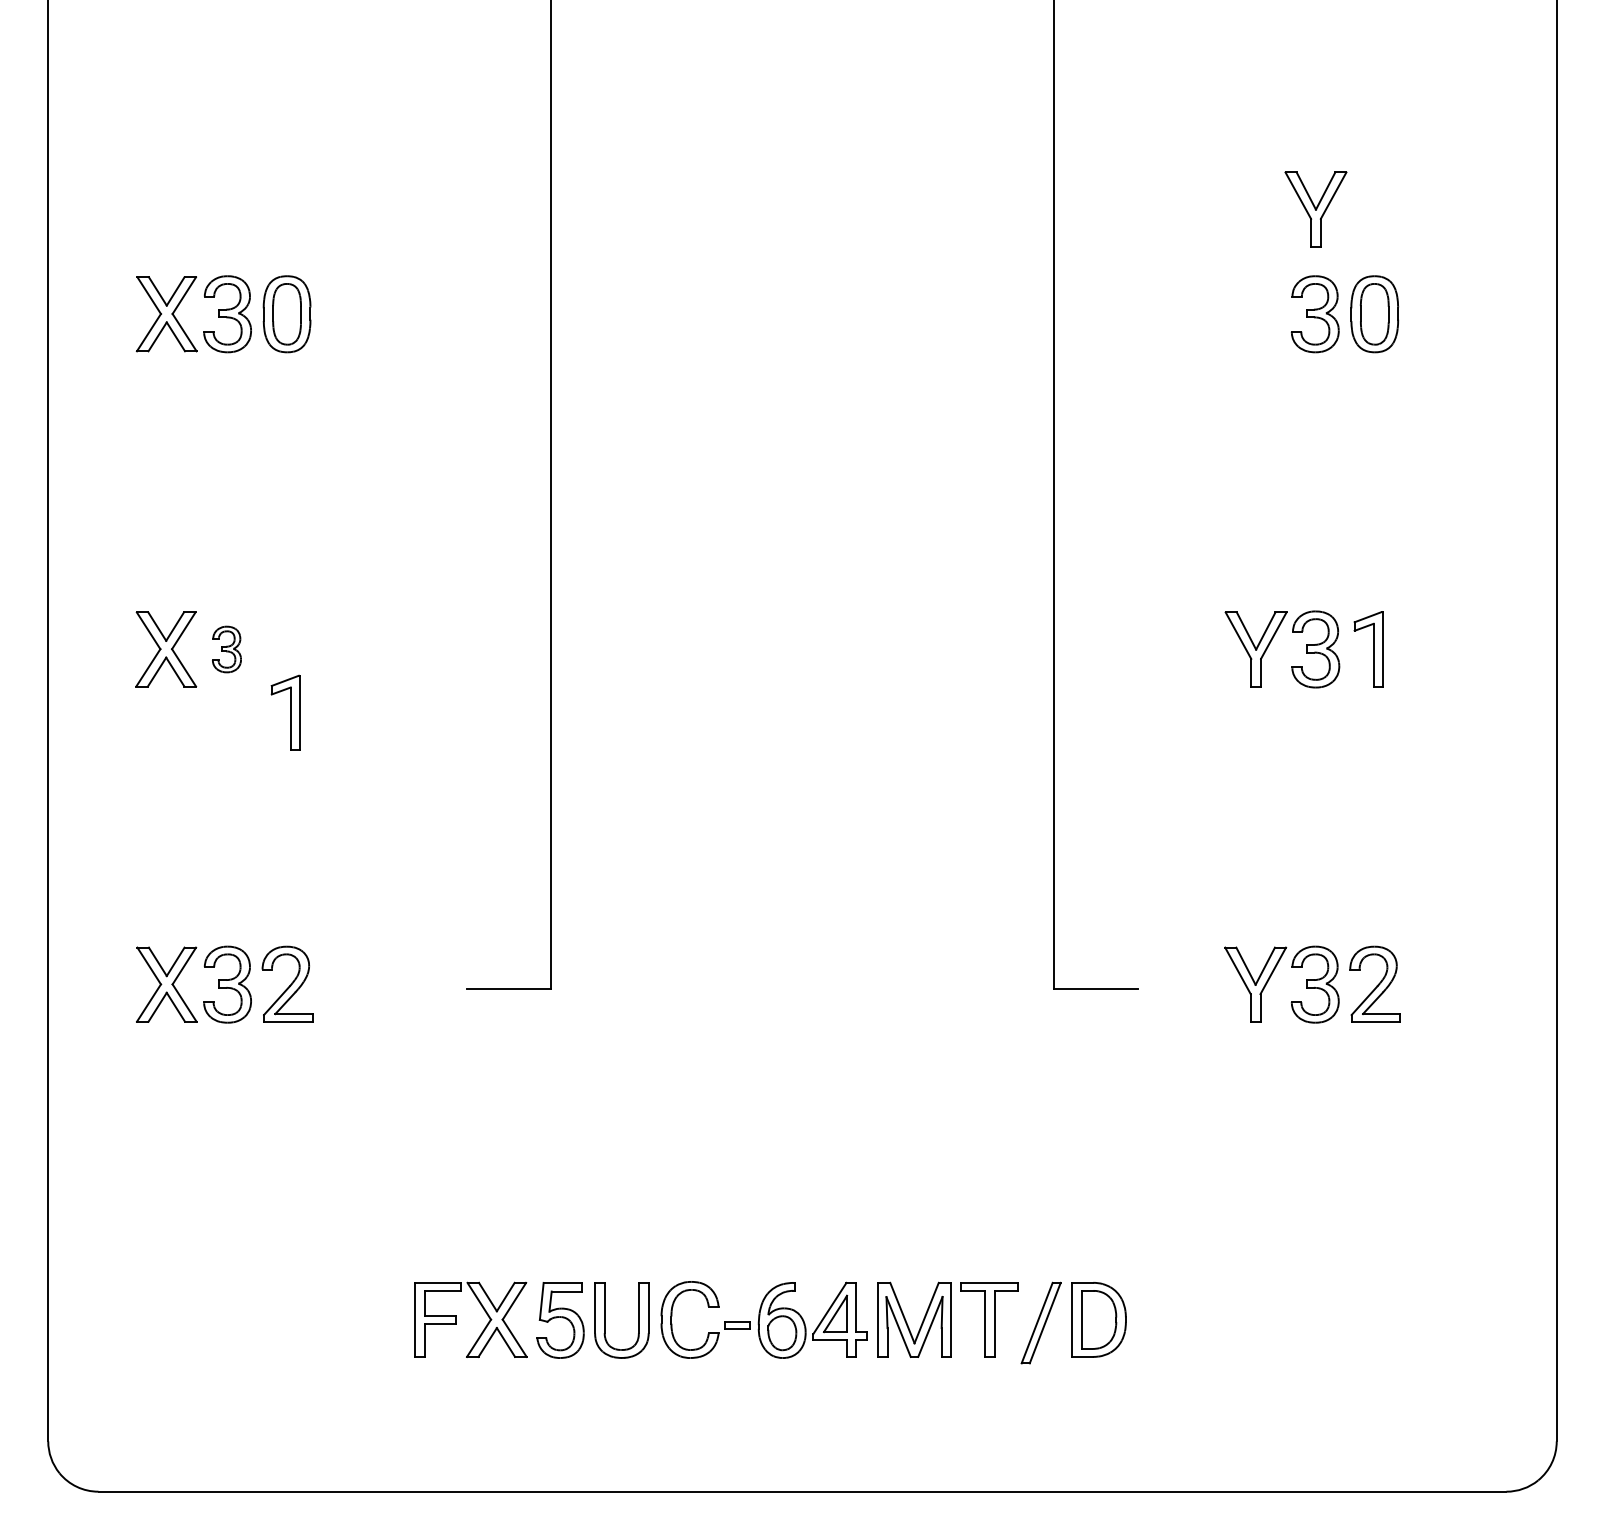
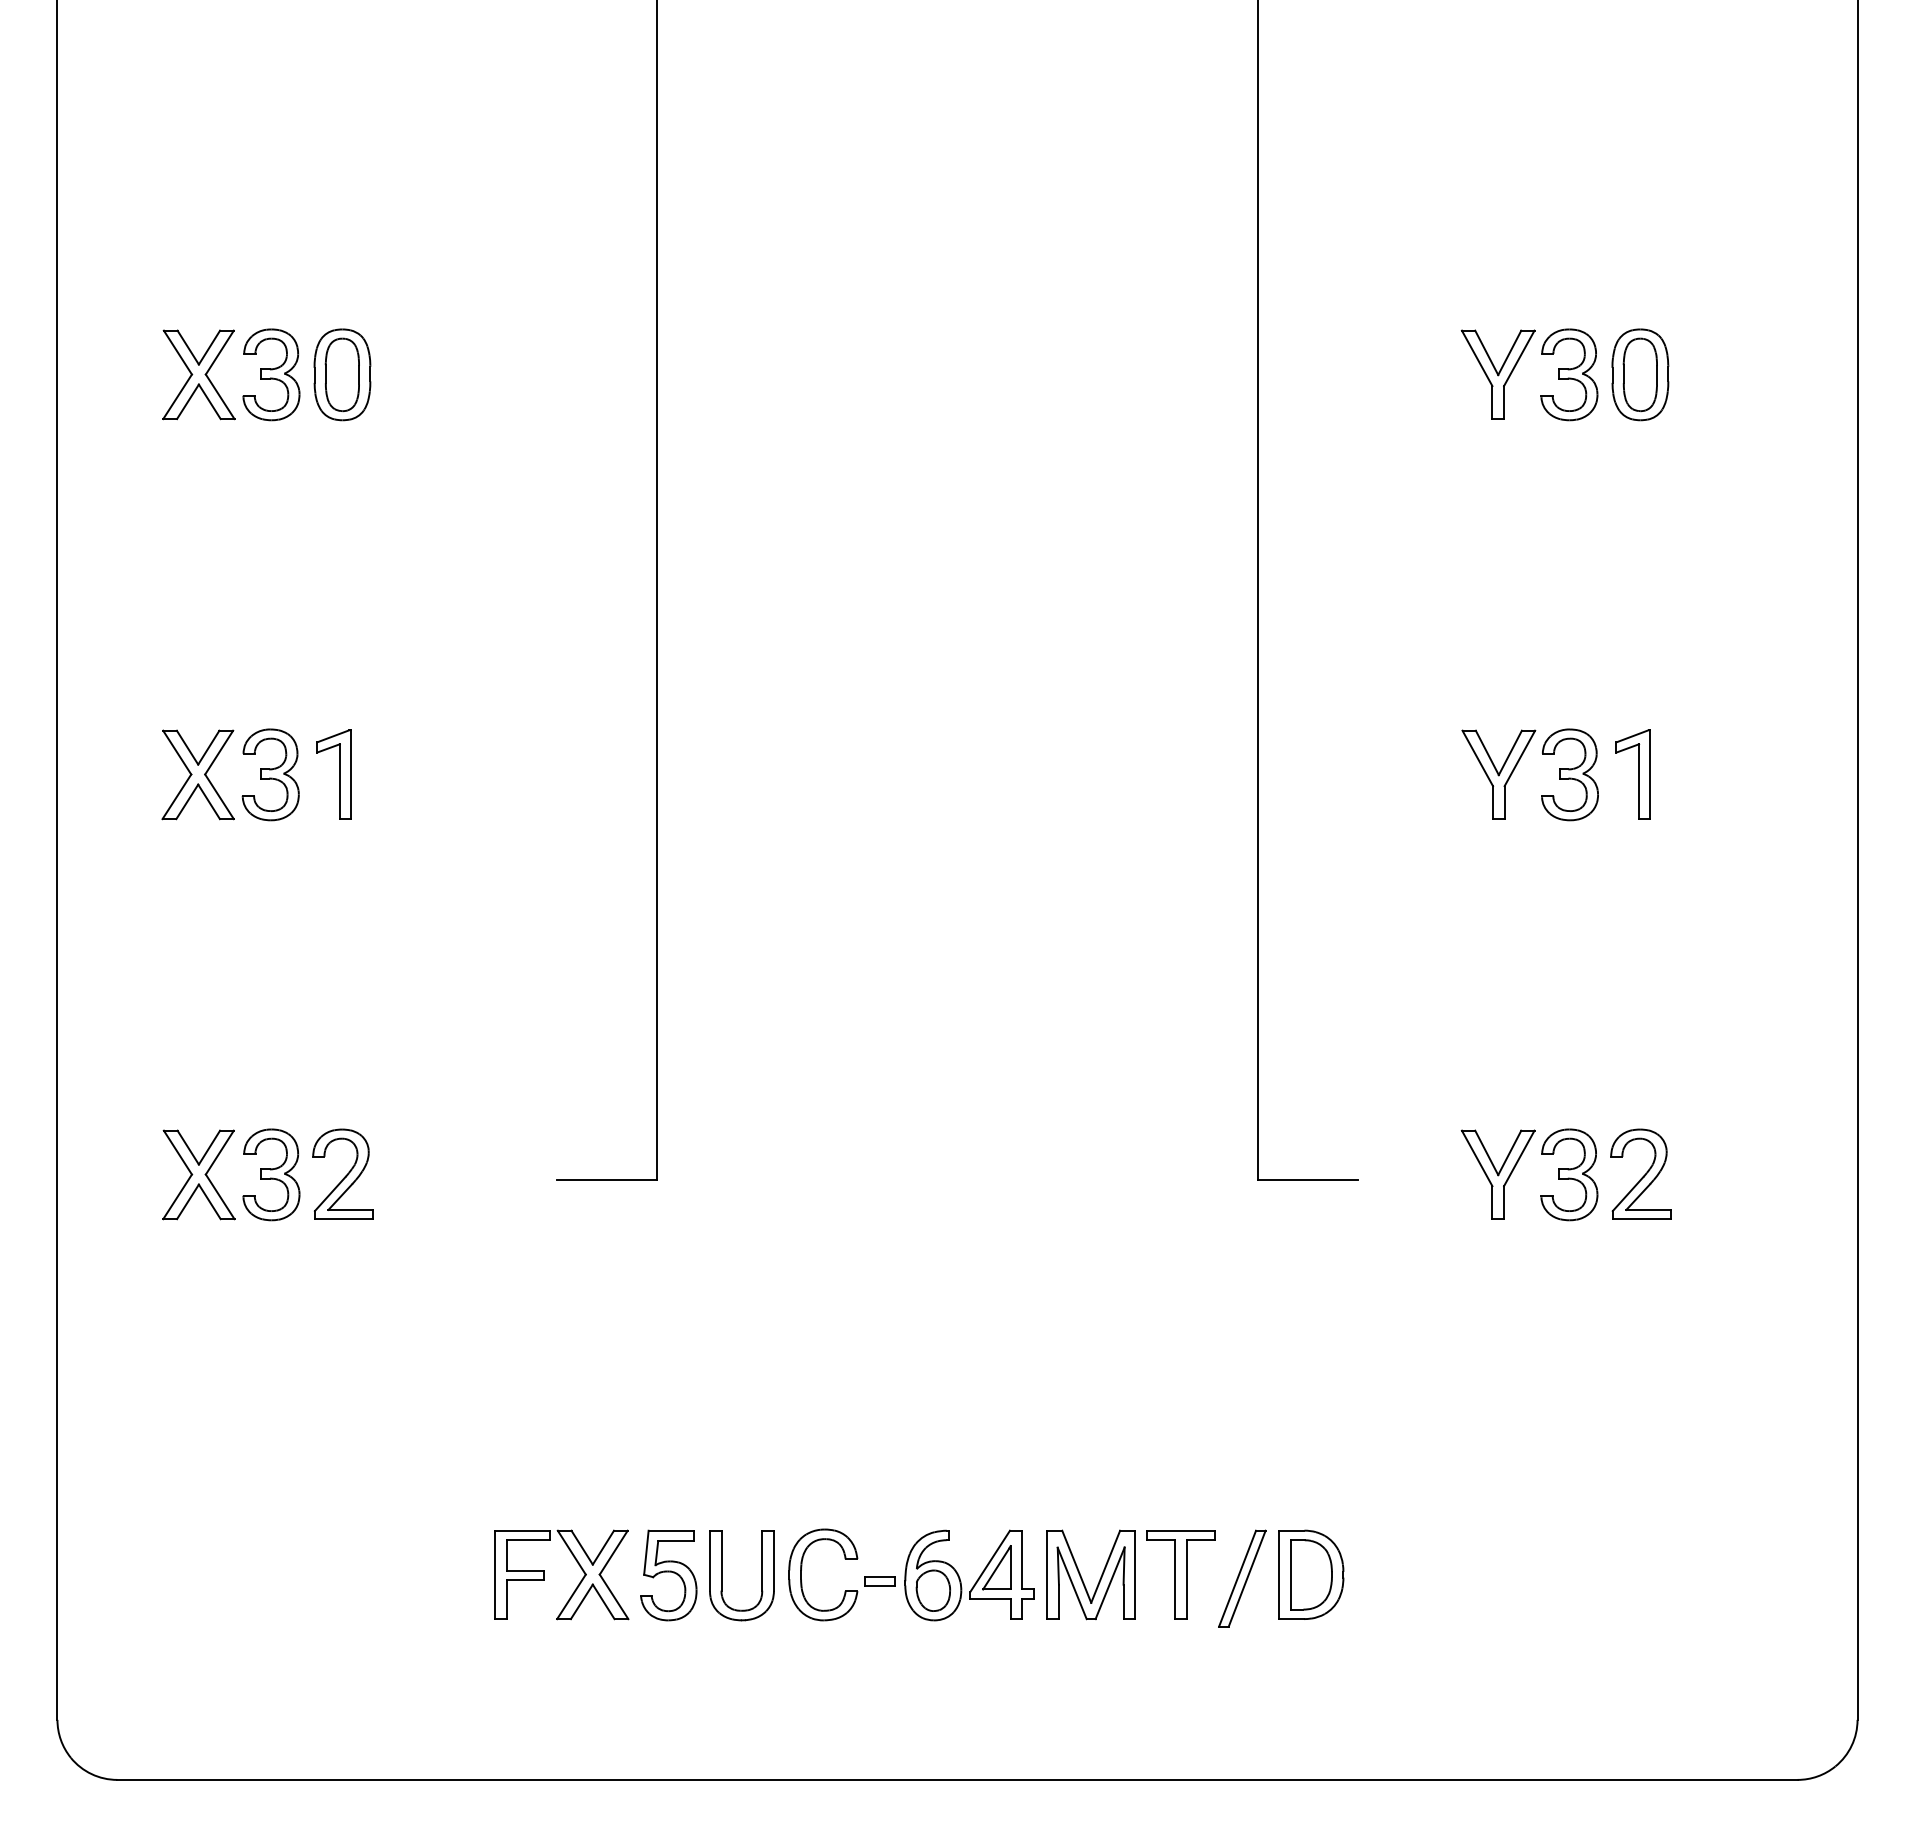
part: (1315, 209) -> (1497, 374), moved
part: (226, 649) -> (270, 774), size x1.67
part: (285, 712) -> (333, 774), moved

